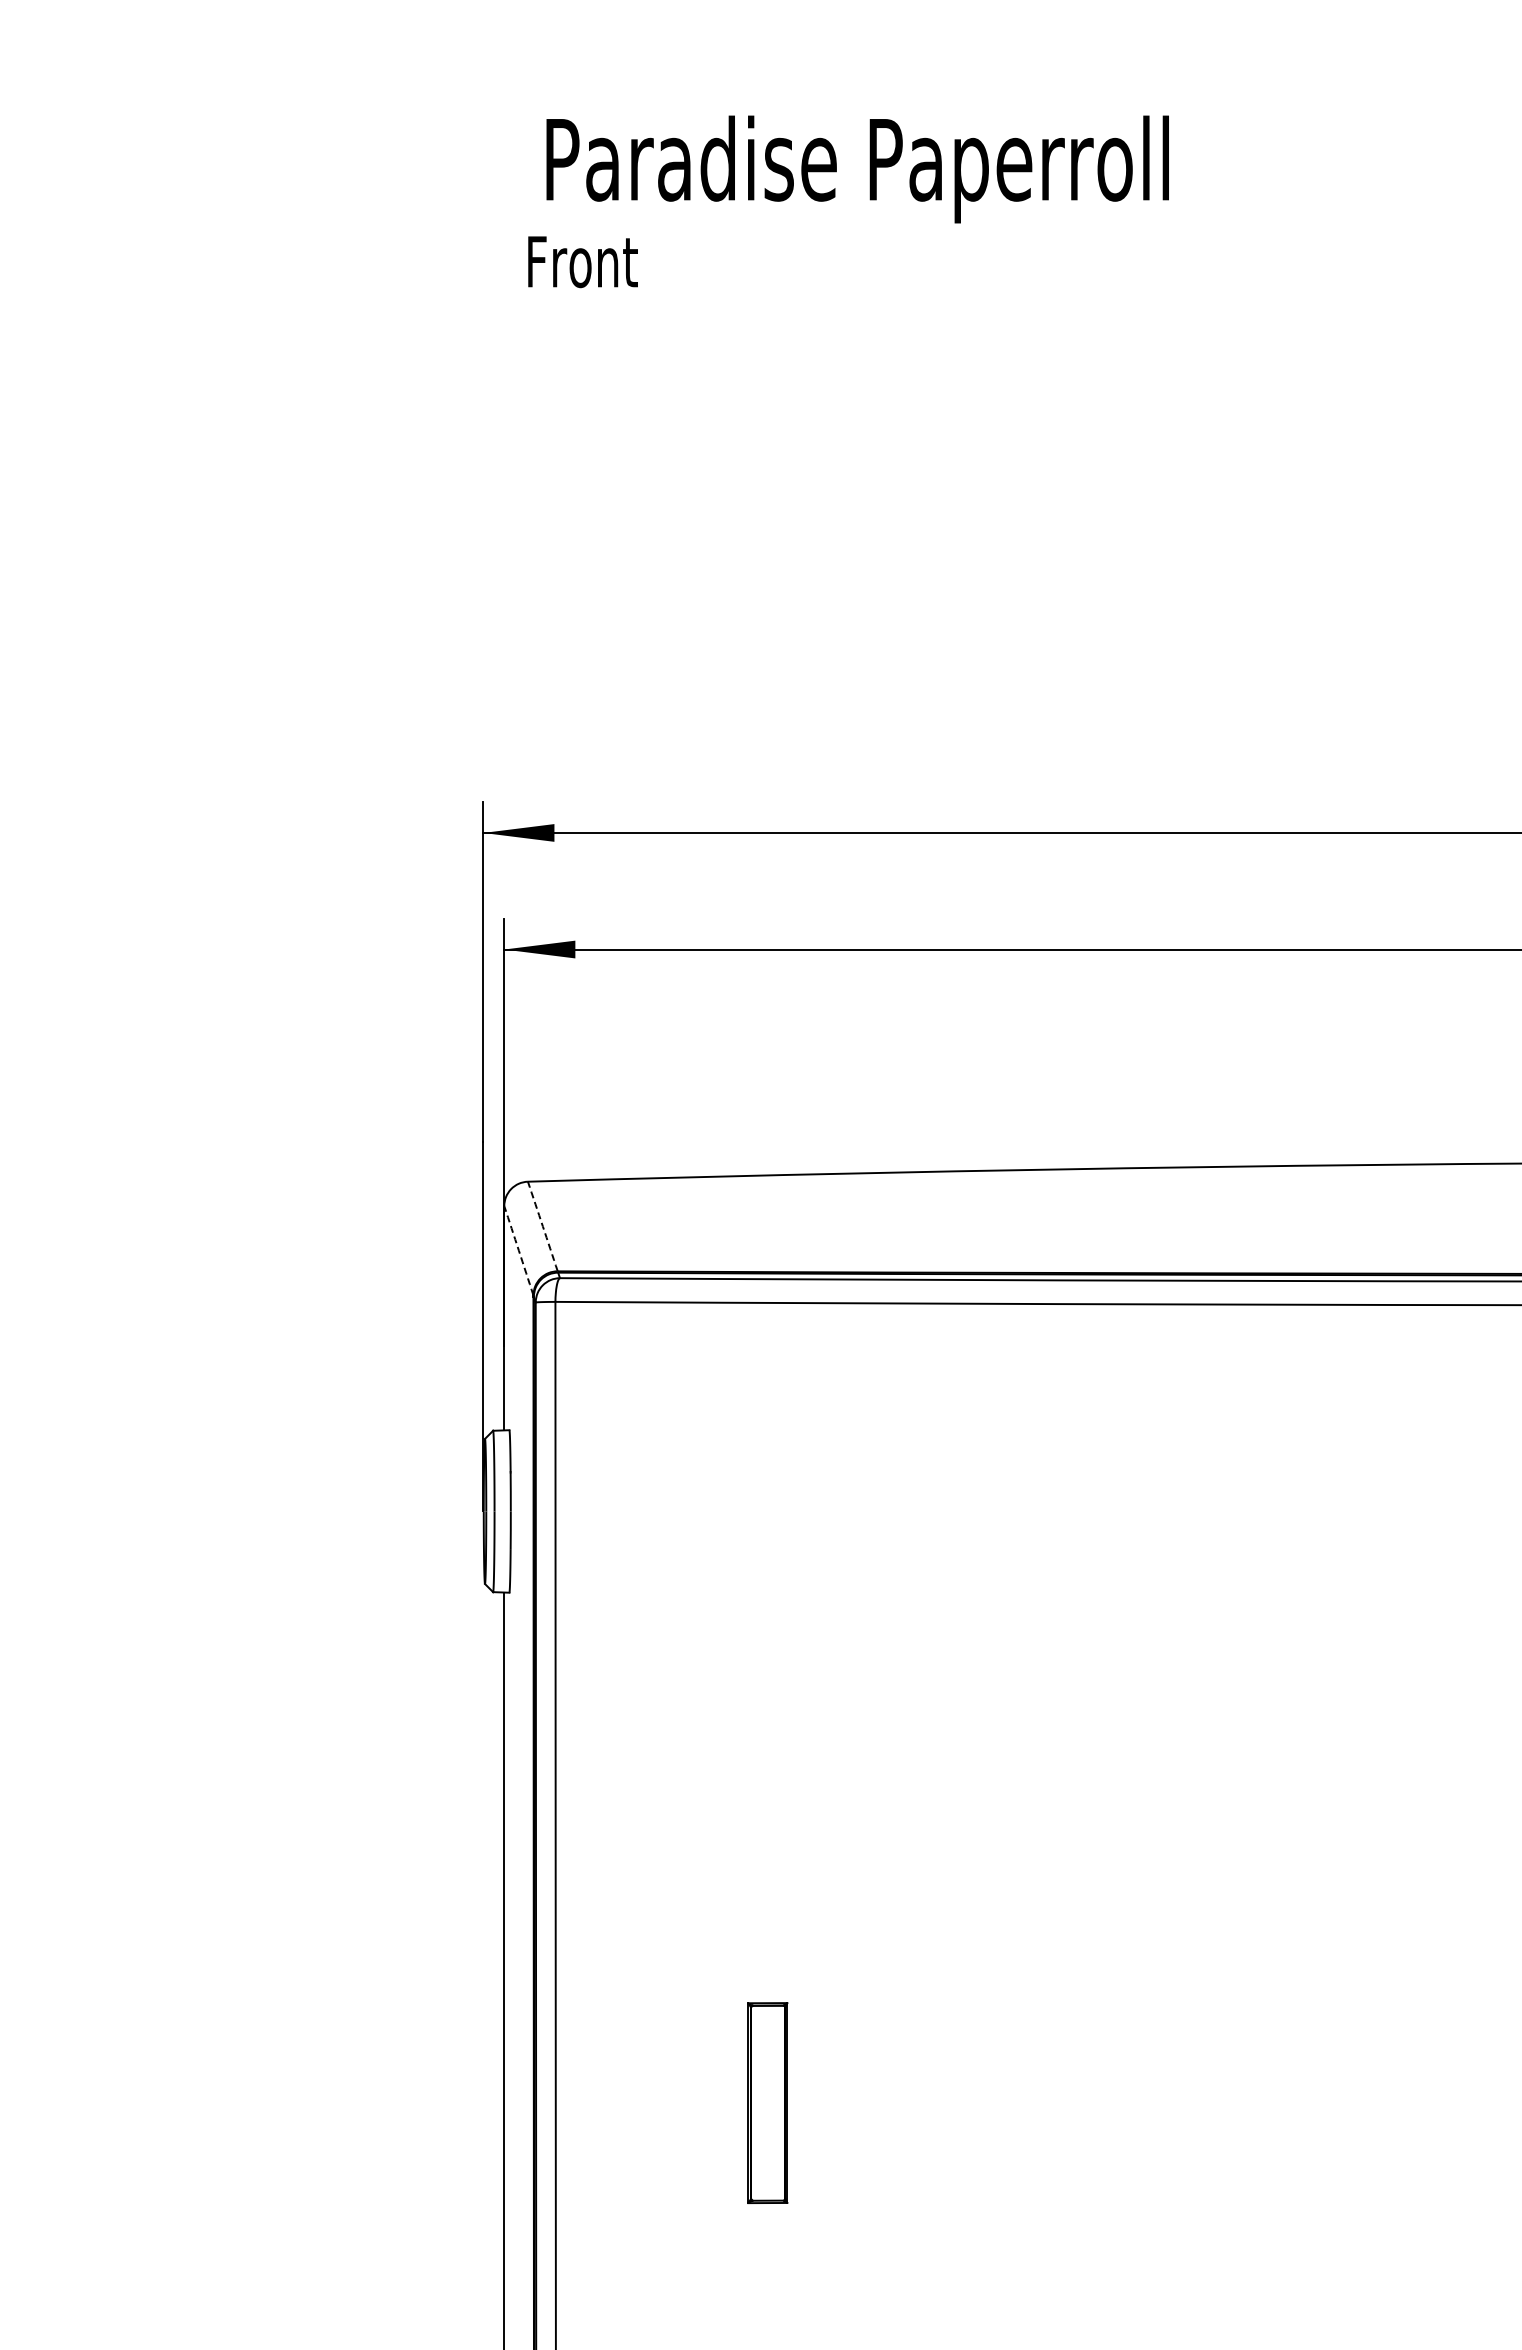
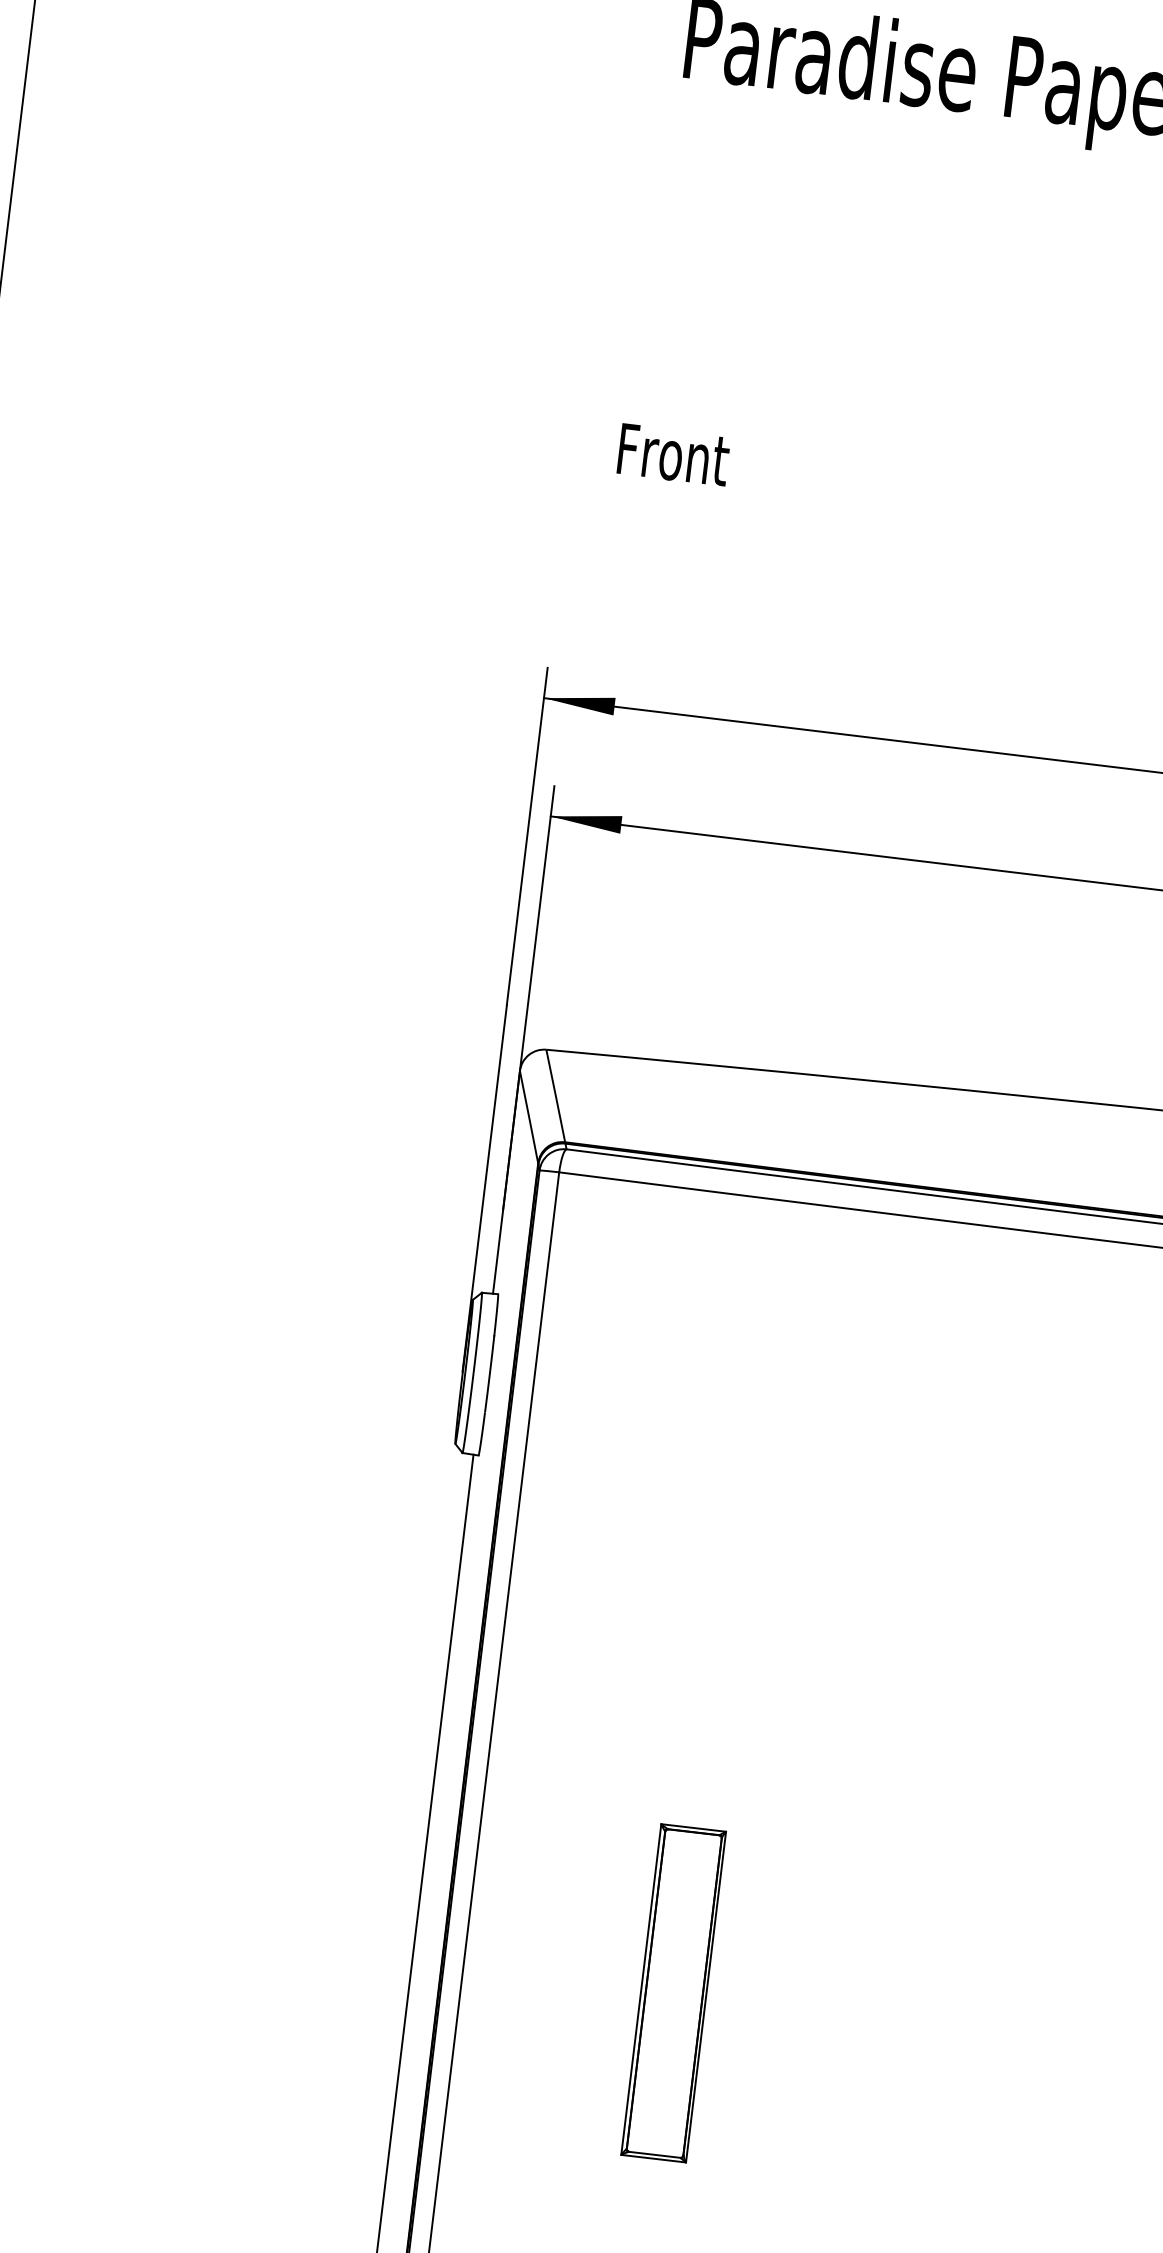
text: (582, 262) -> (673, 455), moved
arc: (542, 1226) -> (555, 1095), dashed -> solid
arc: (518, 1250) -> (528, 1116), dashed -> solid
part: (767, 2102) -> (673, 1992), size x1.67

